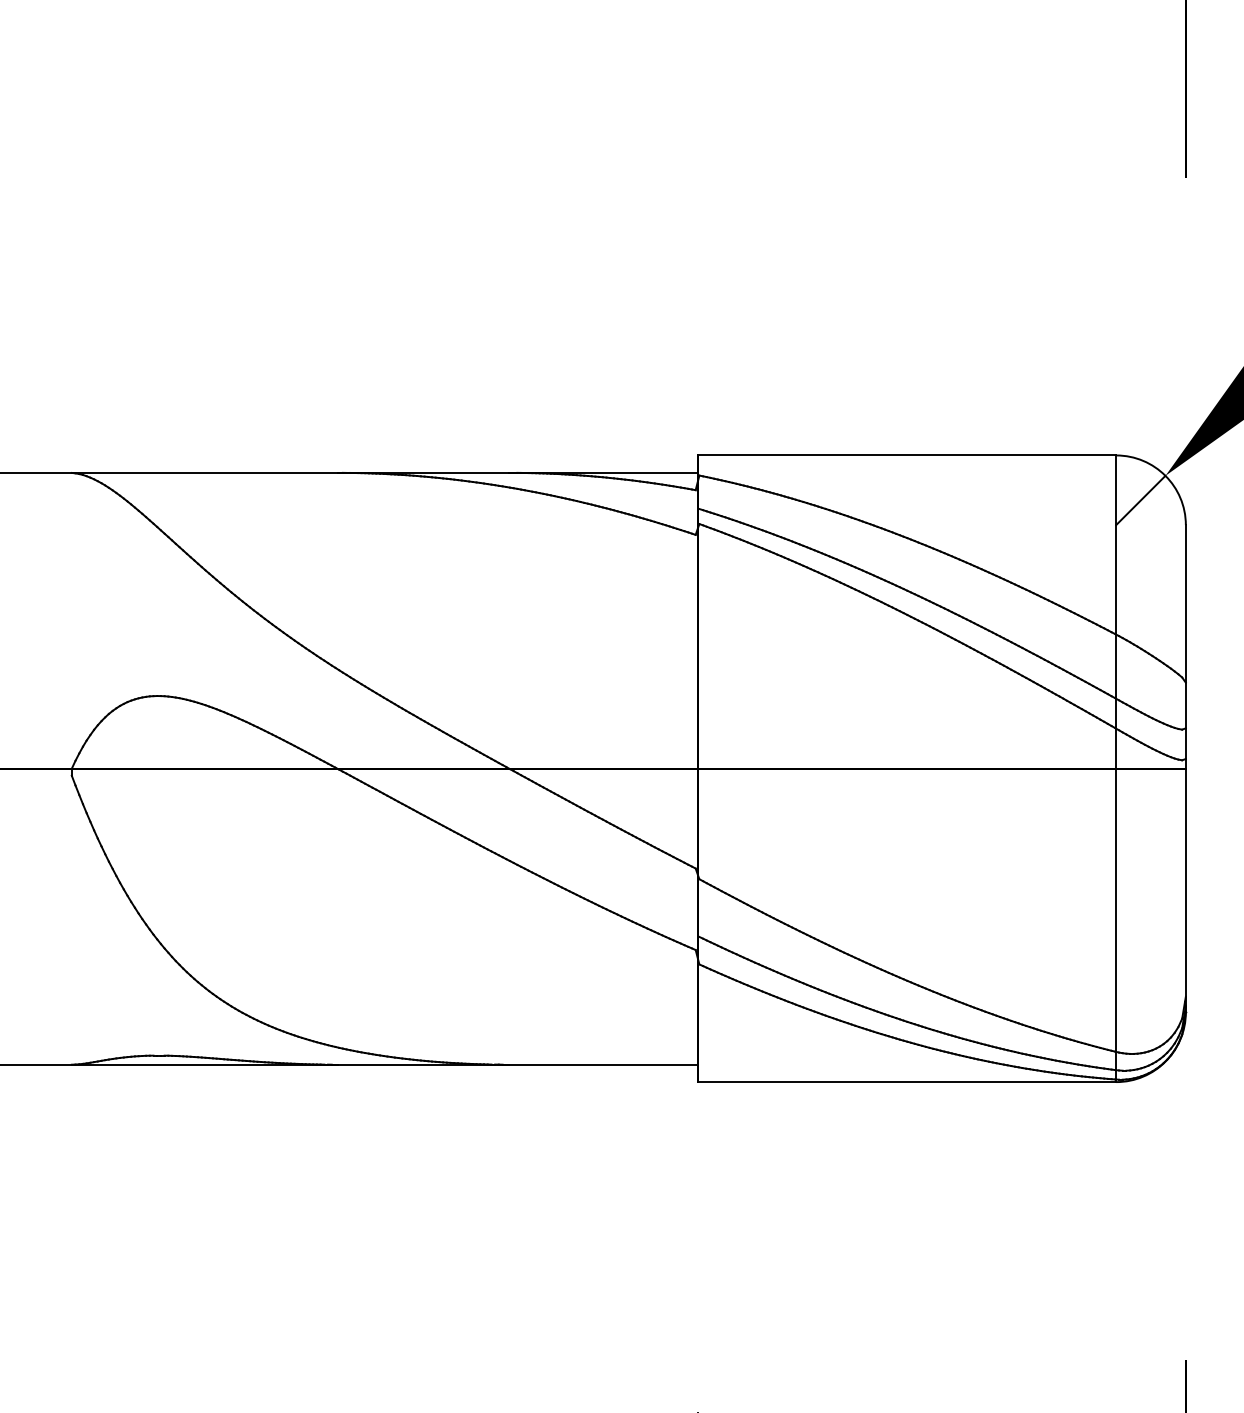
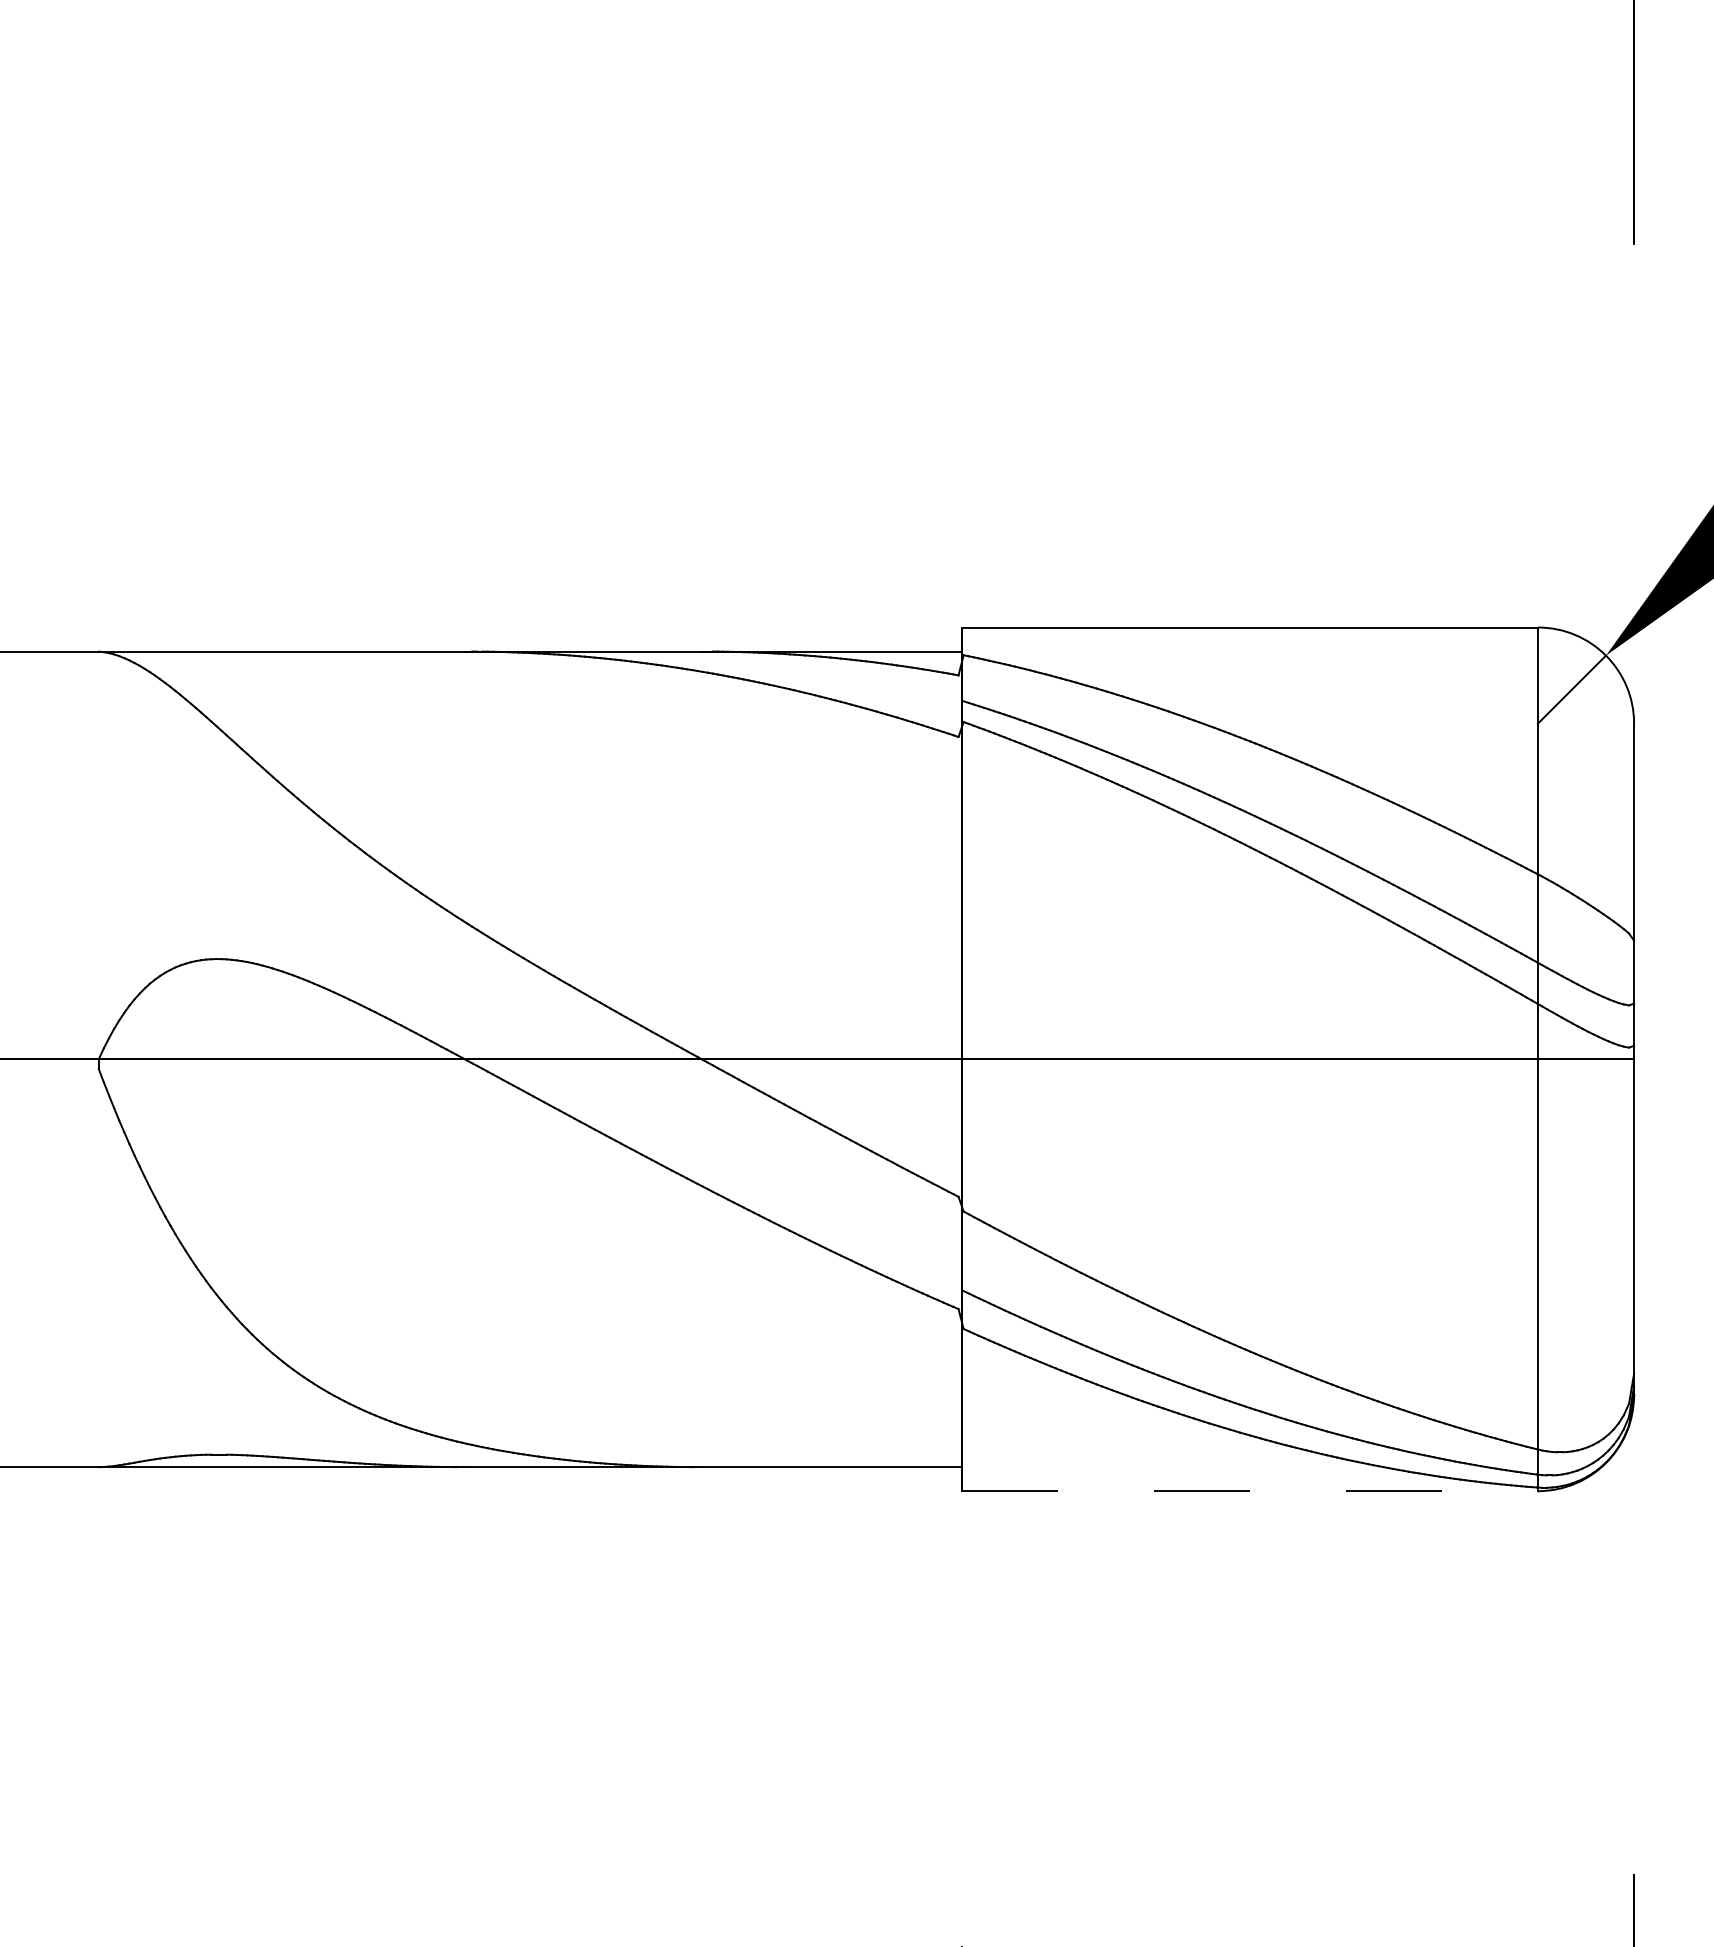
line: (907, 1082) -> (1250, 1491), solid -> dashed

